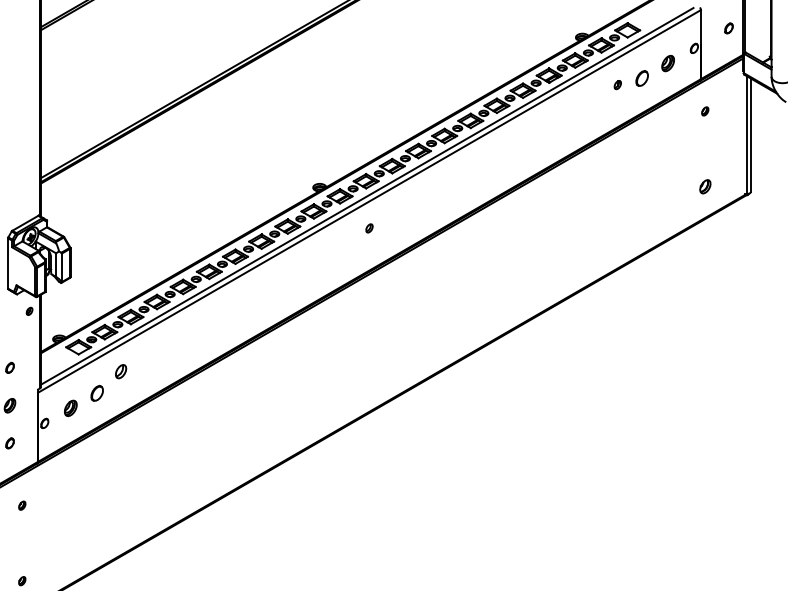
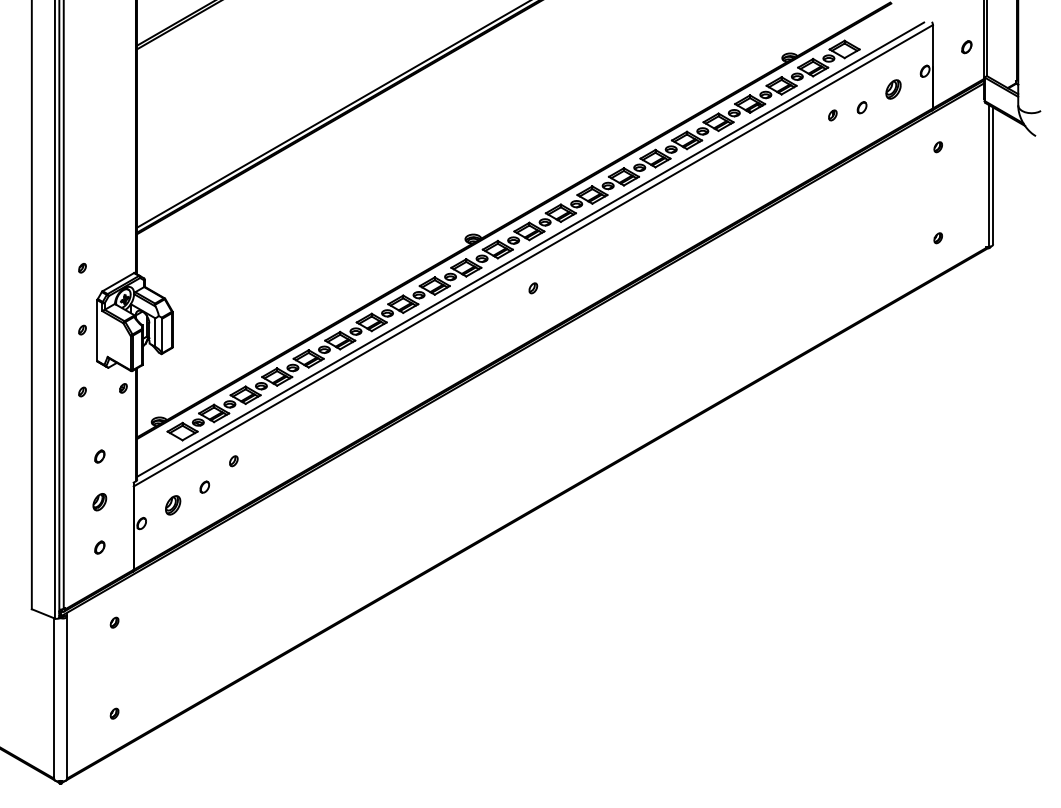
part: (641, 78) -> (861, 107), size x0.62
part: (704, 187) -> (937, 238), size x0.62
part: (120, 372) -> (233, 461), size x0.62
part: (96, 392) -> (204, 486), size x0.62

